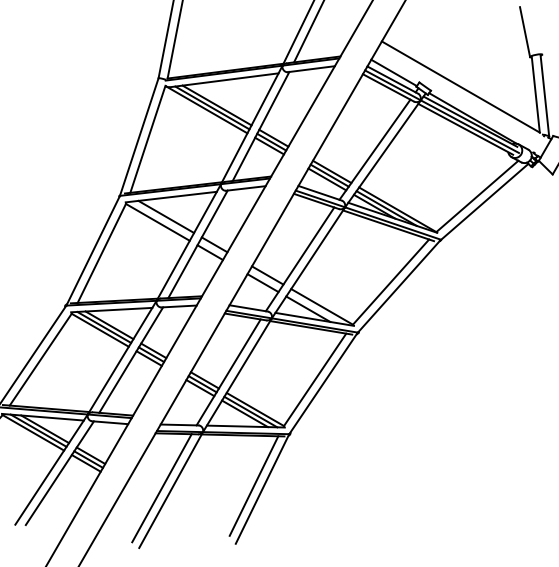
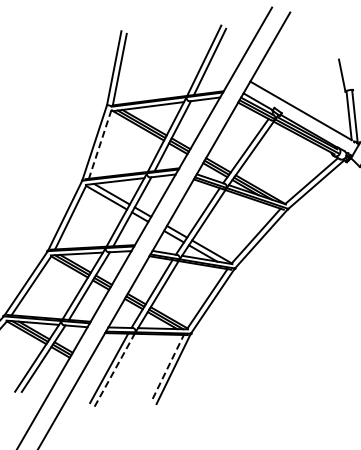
line: (148, 139) -> (100, 144), solid -> dashed
line: (254, 485) -> (168, 366), solid -> dashed
line: (171, 490) -> (115, 369), solid -> dashed

